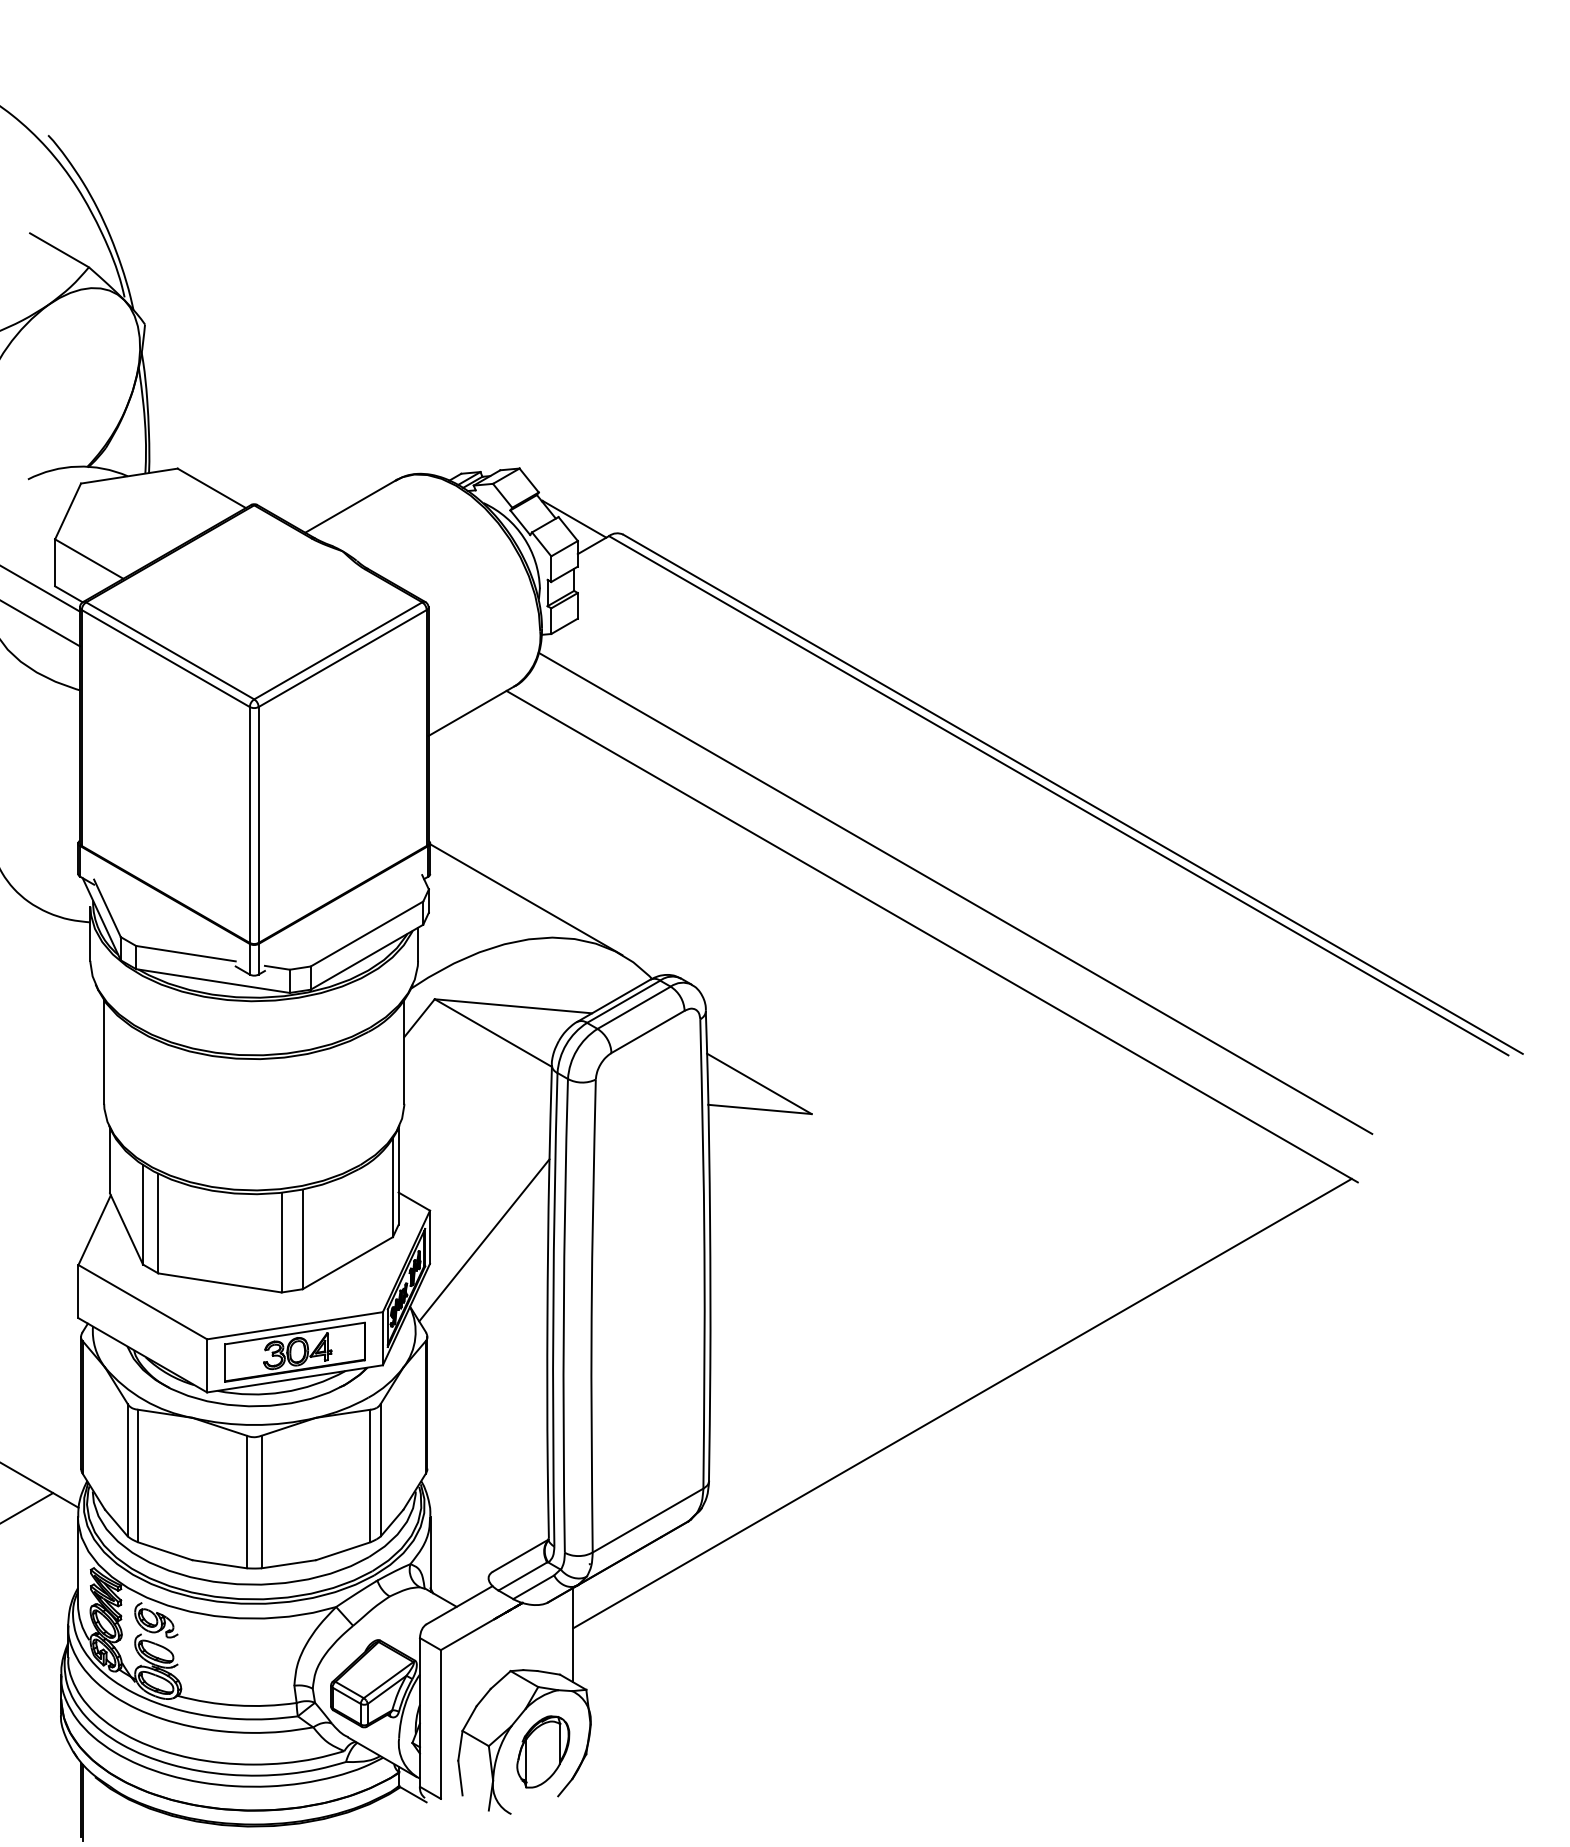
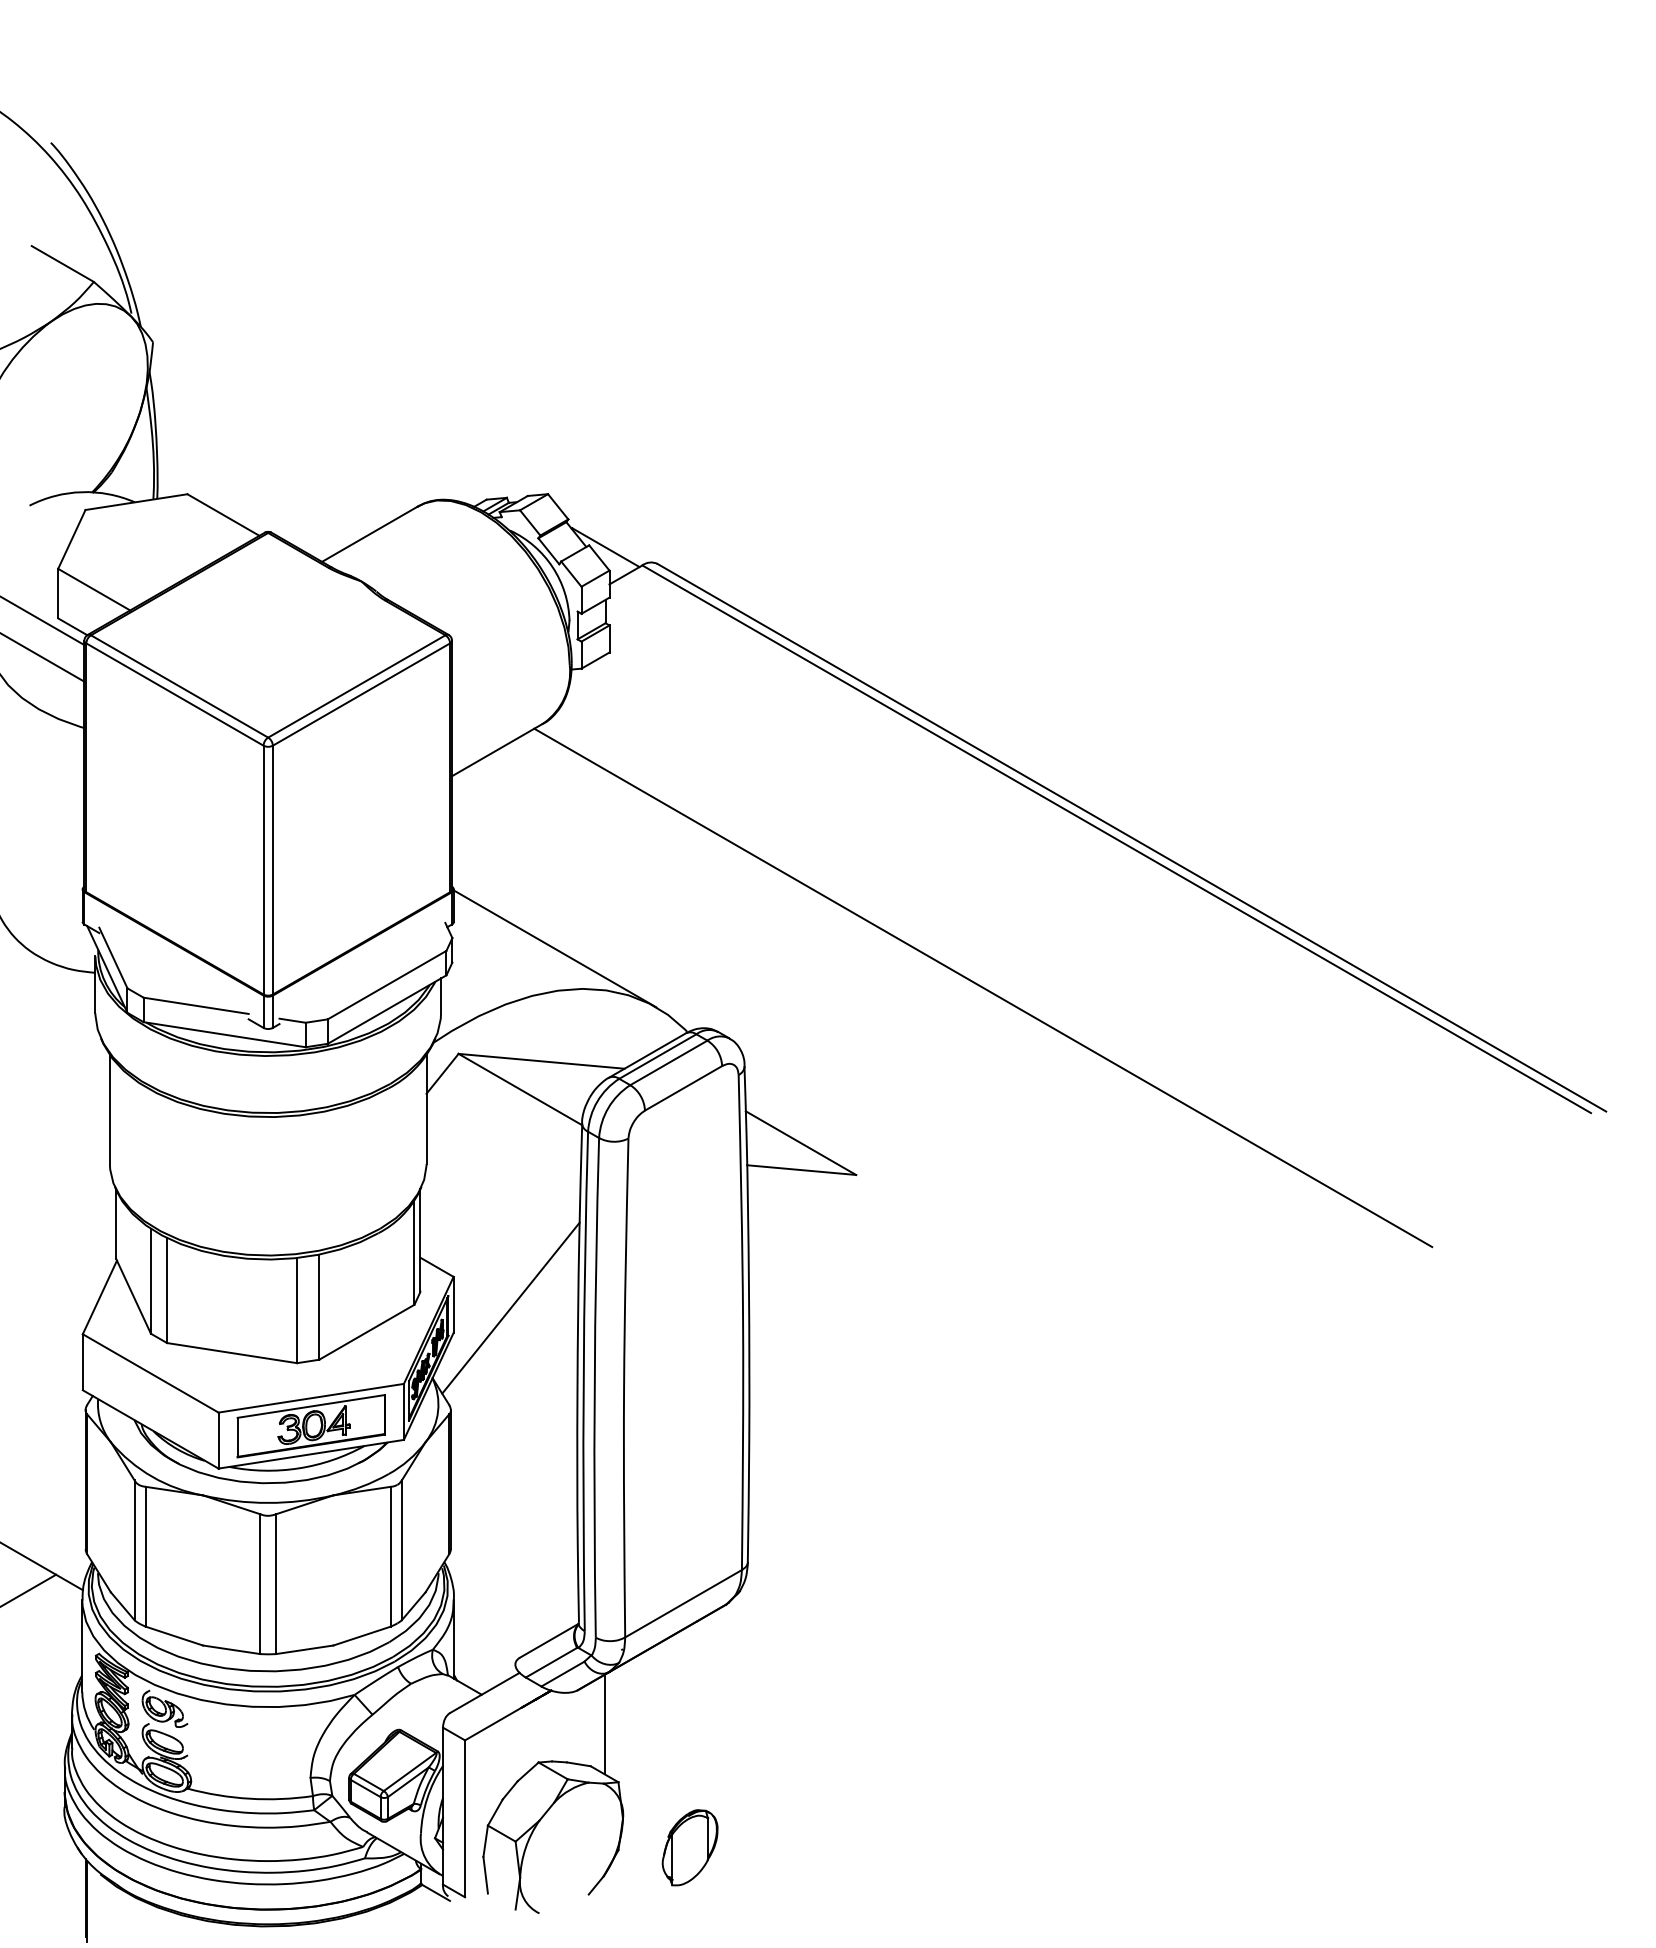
line: (955, 893) -> (1007, 942), removed
line: (962, 1403) -> (1015, 1480), removed
part: (543, 1751) -> (690, 1847), moved

